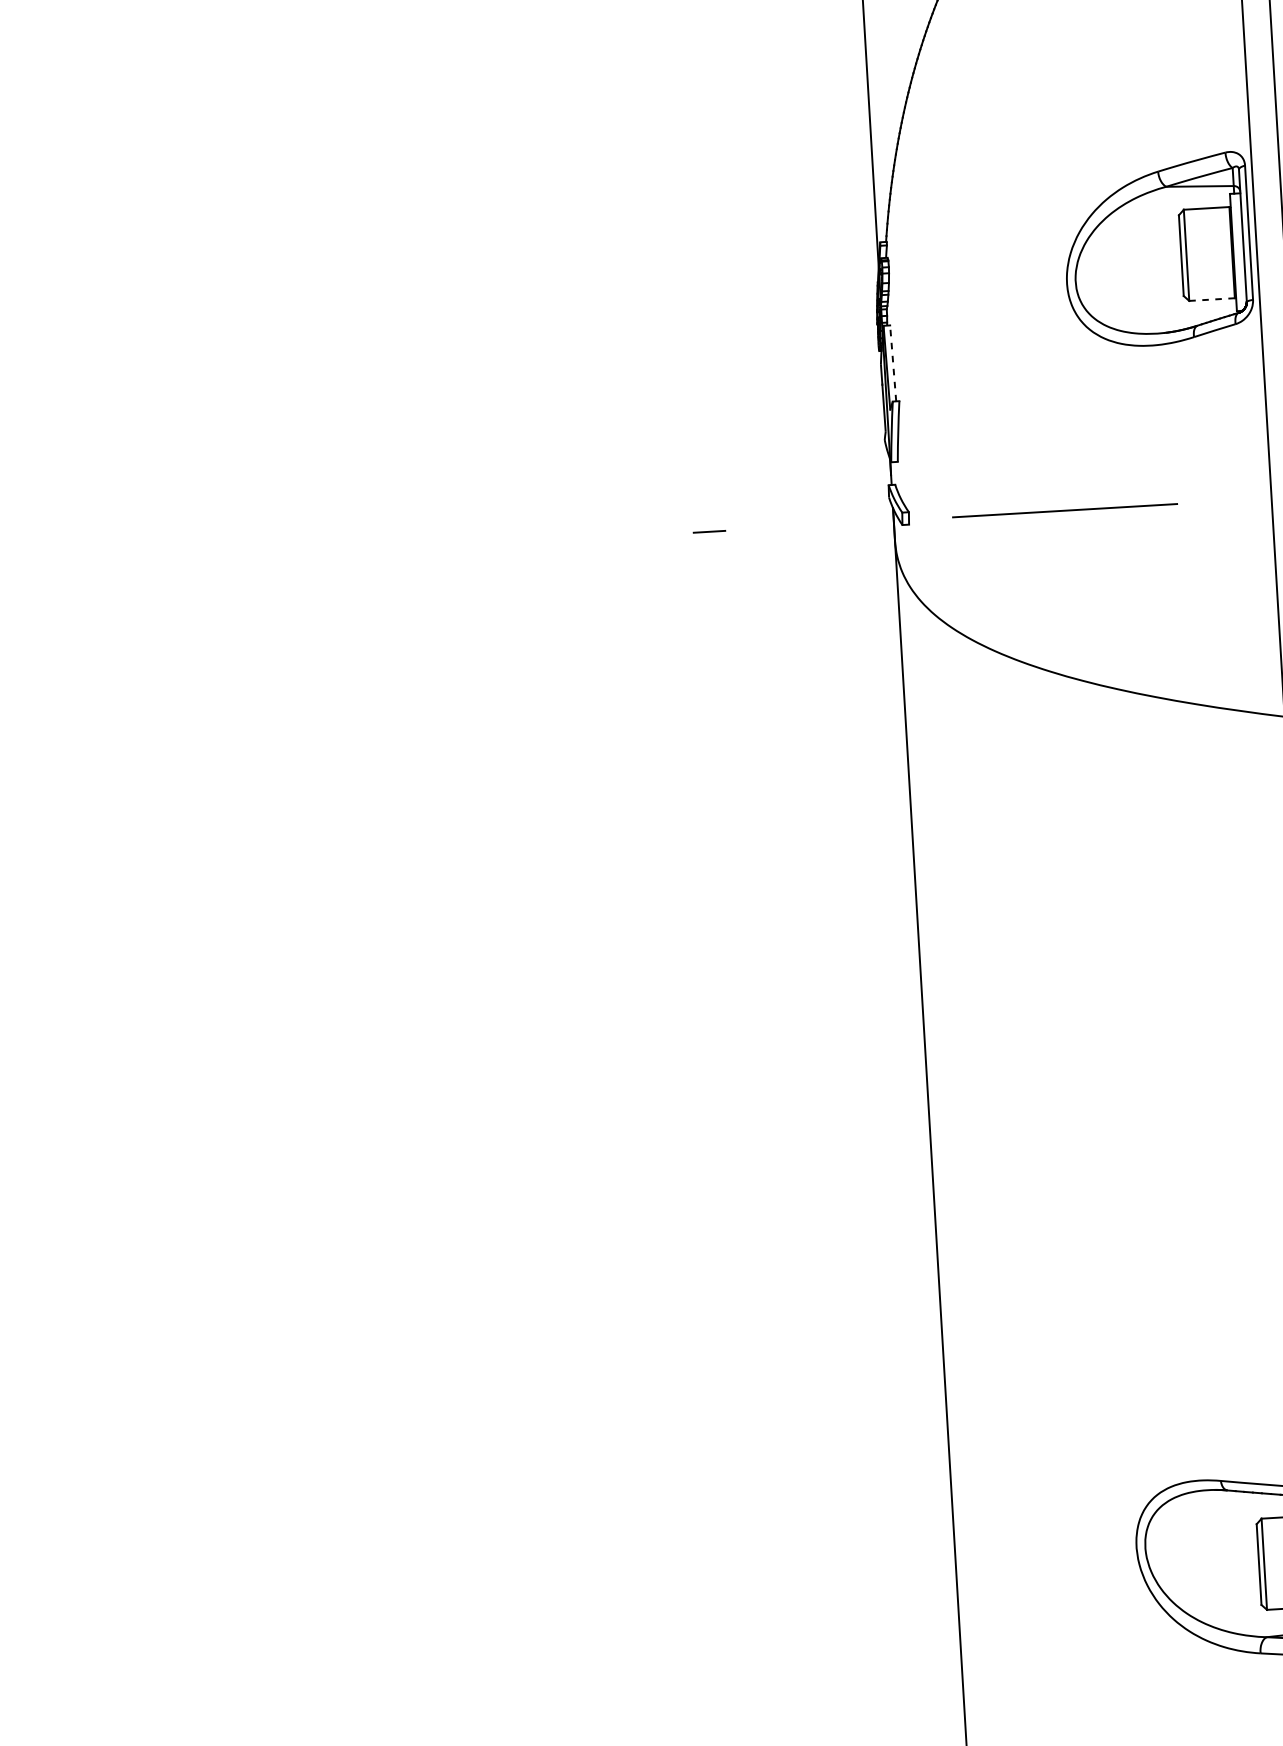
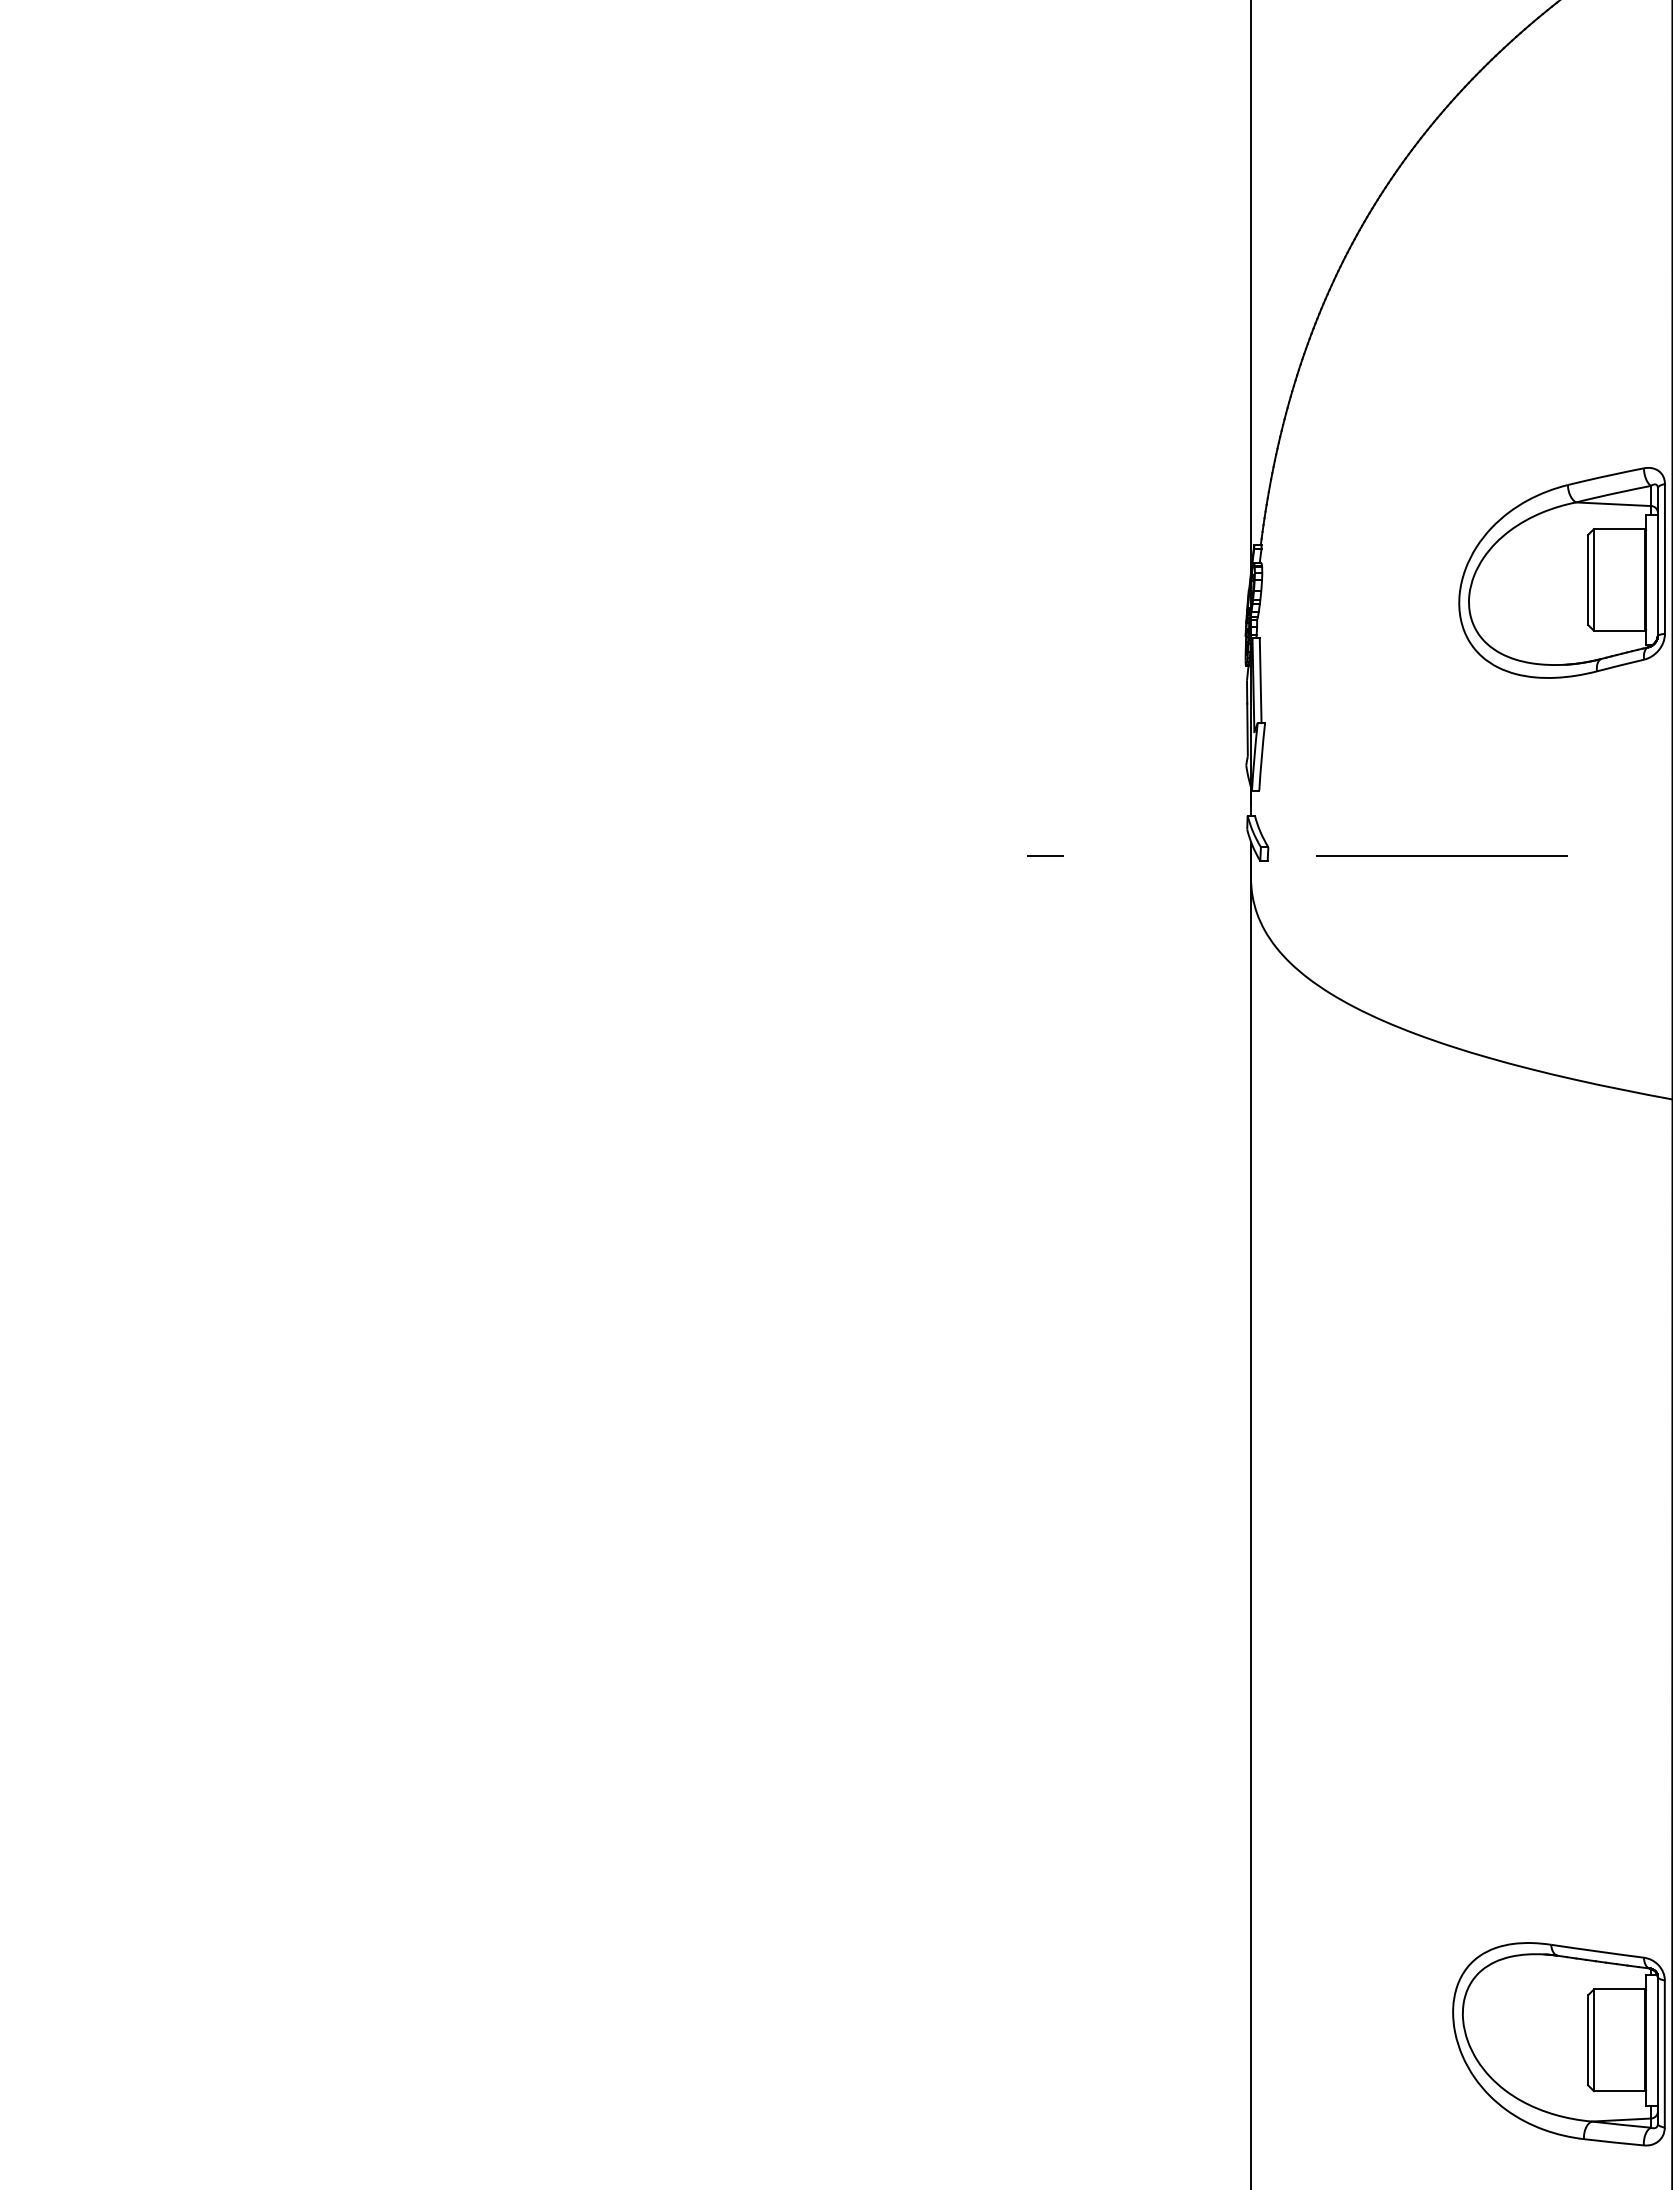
line: (1211, 299) -> (1618, 630), dashed -> solid
line: (893, 363) -> (1260, 680), dashed -> solid

